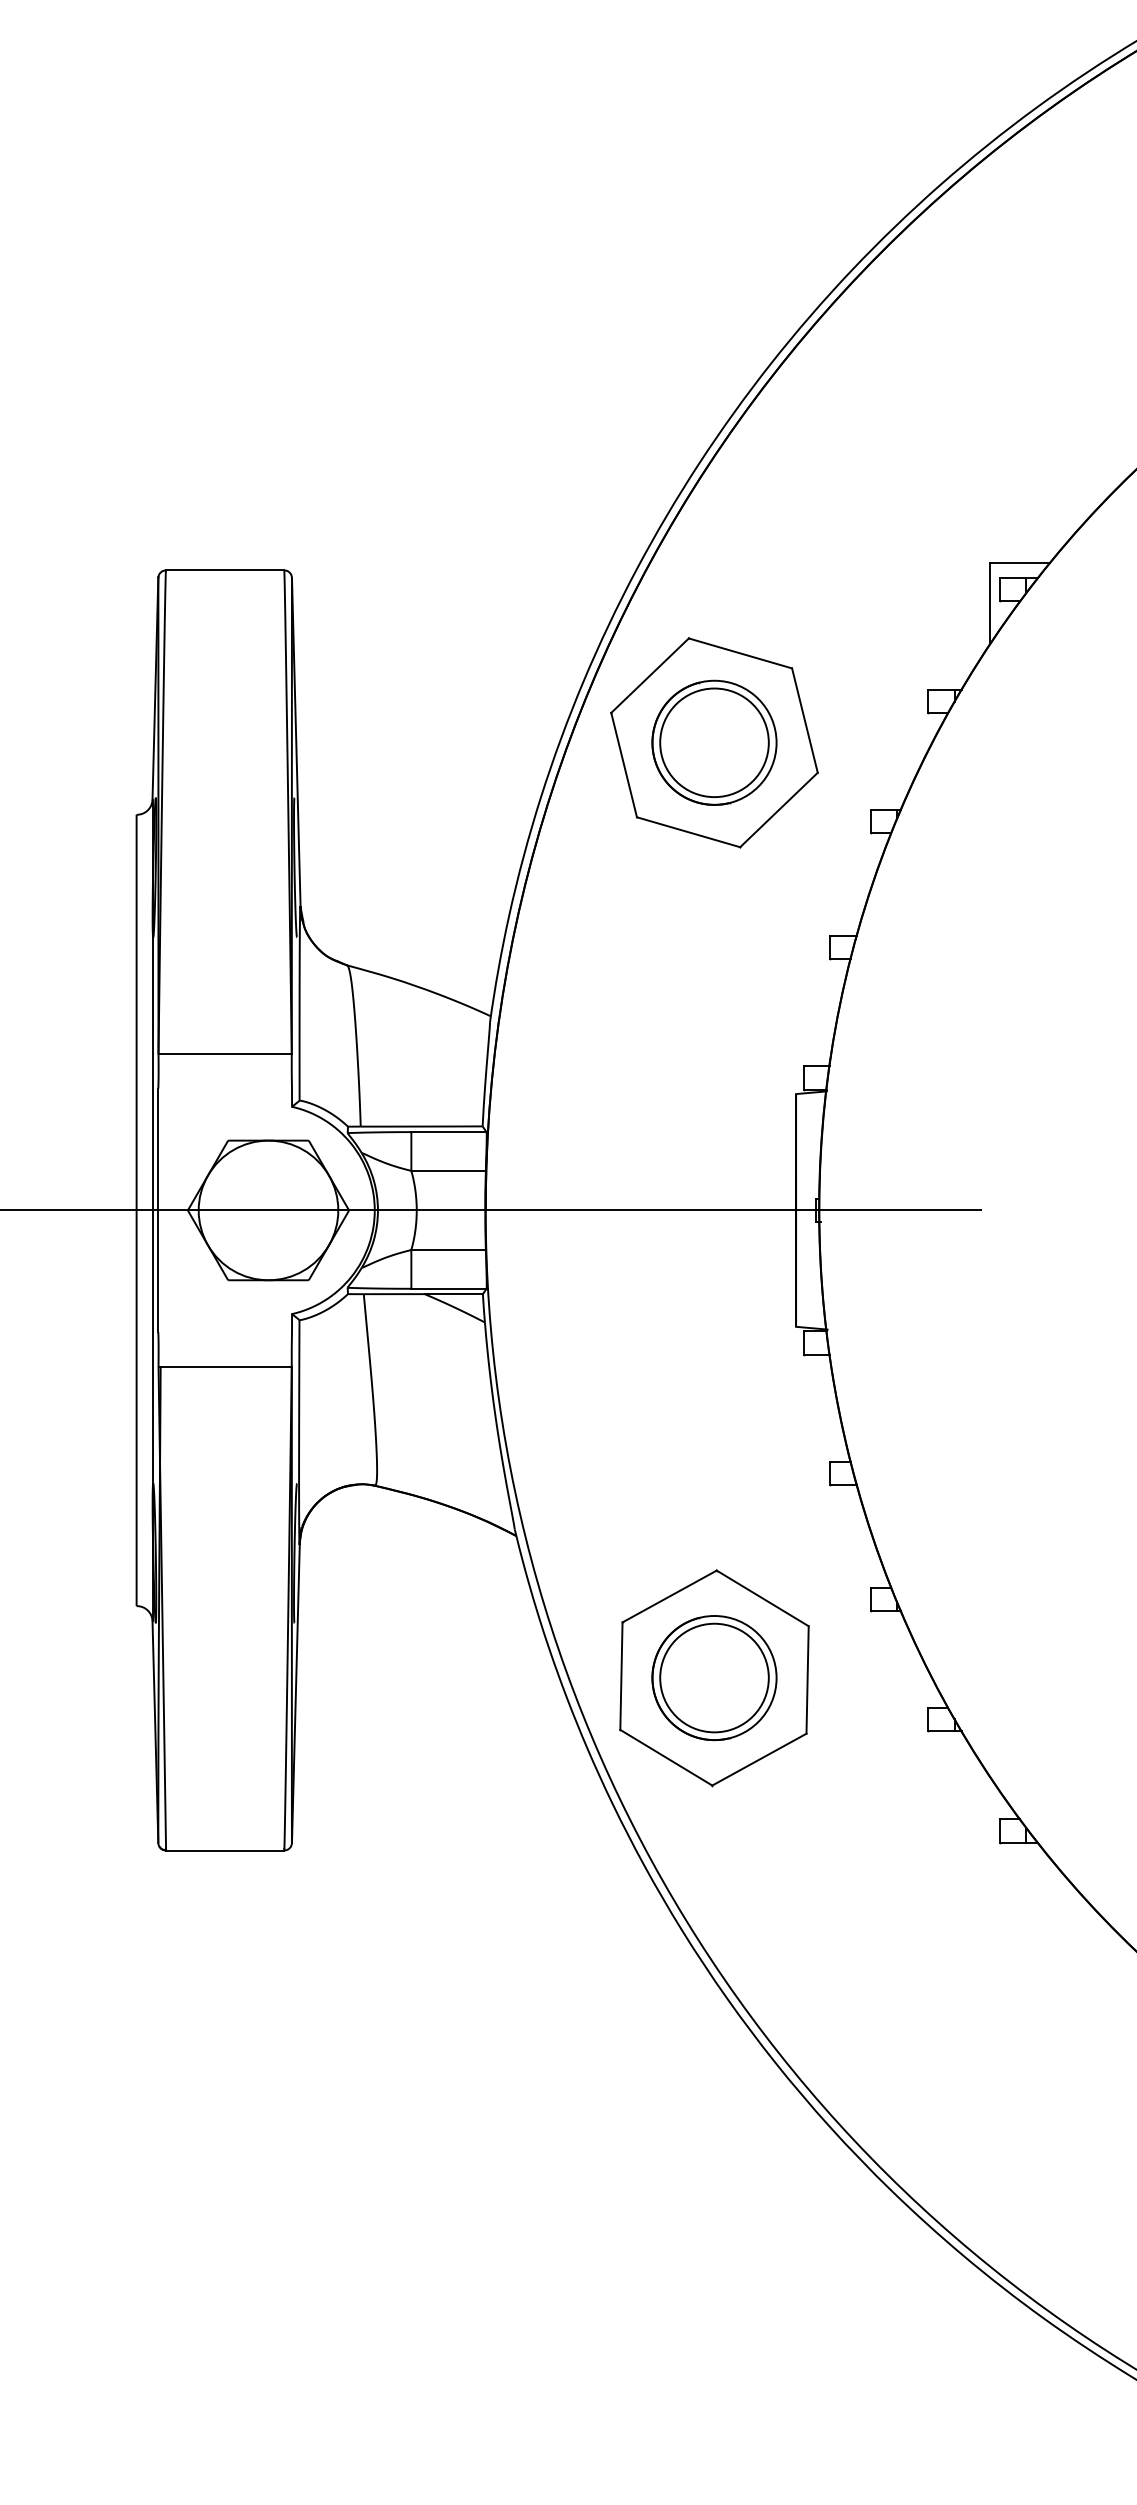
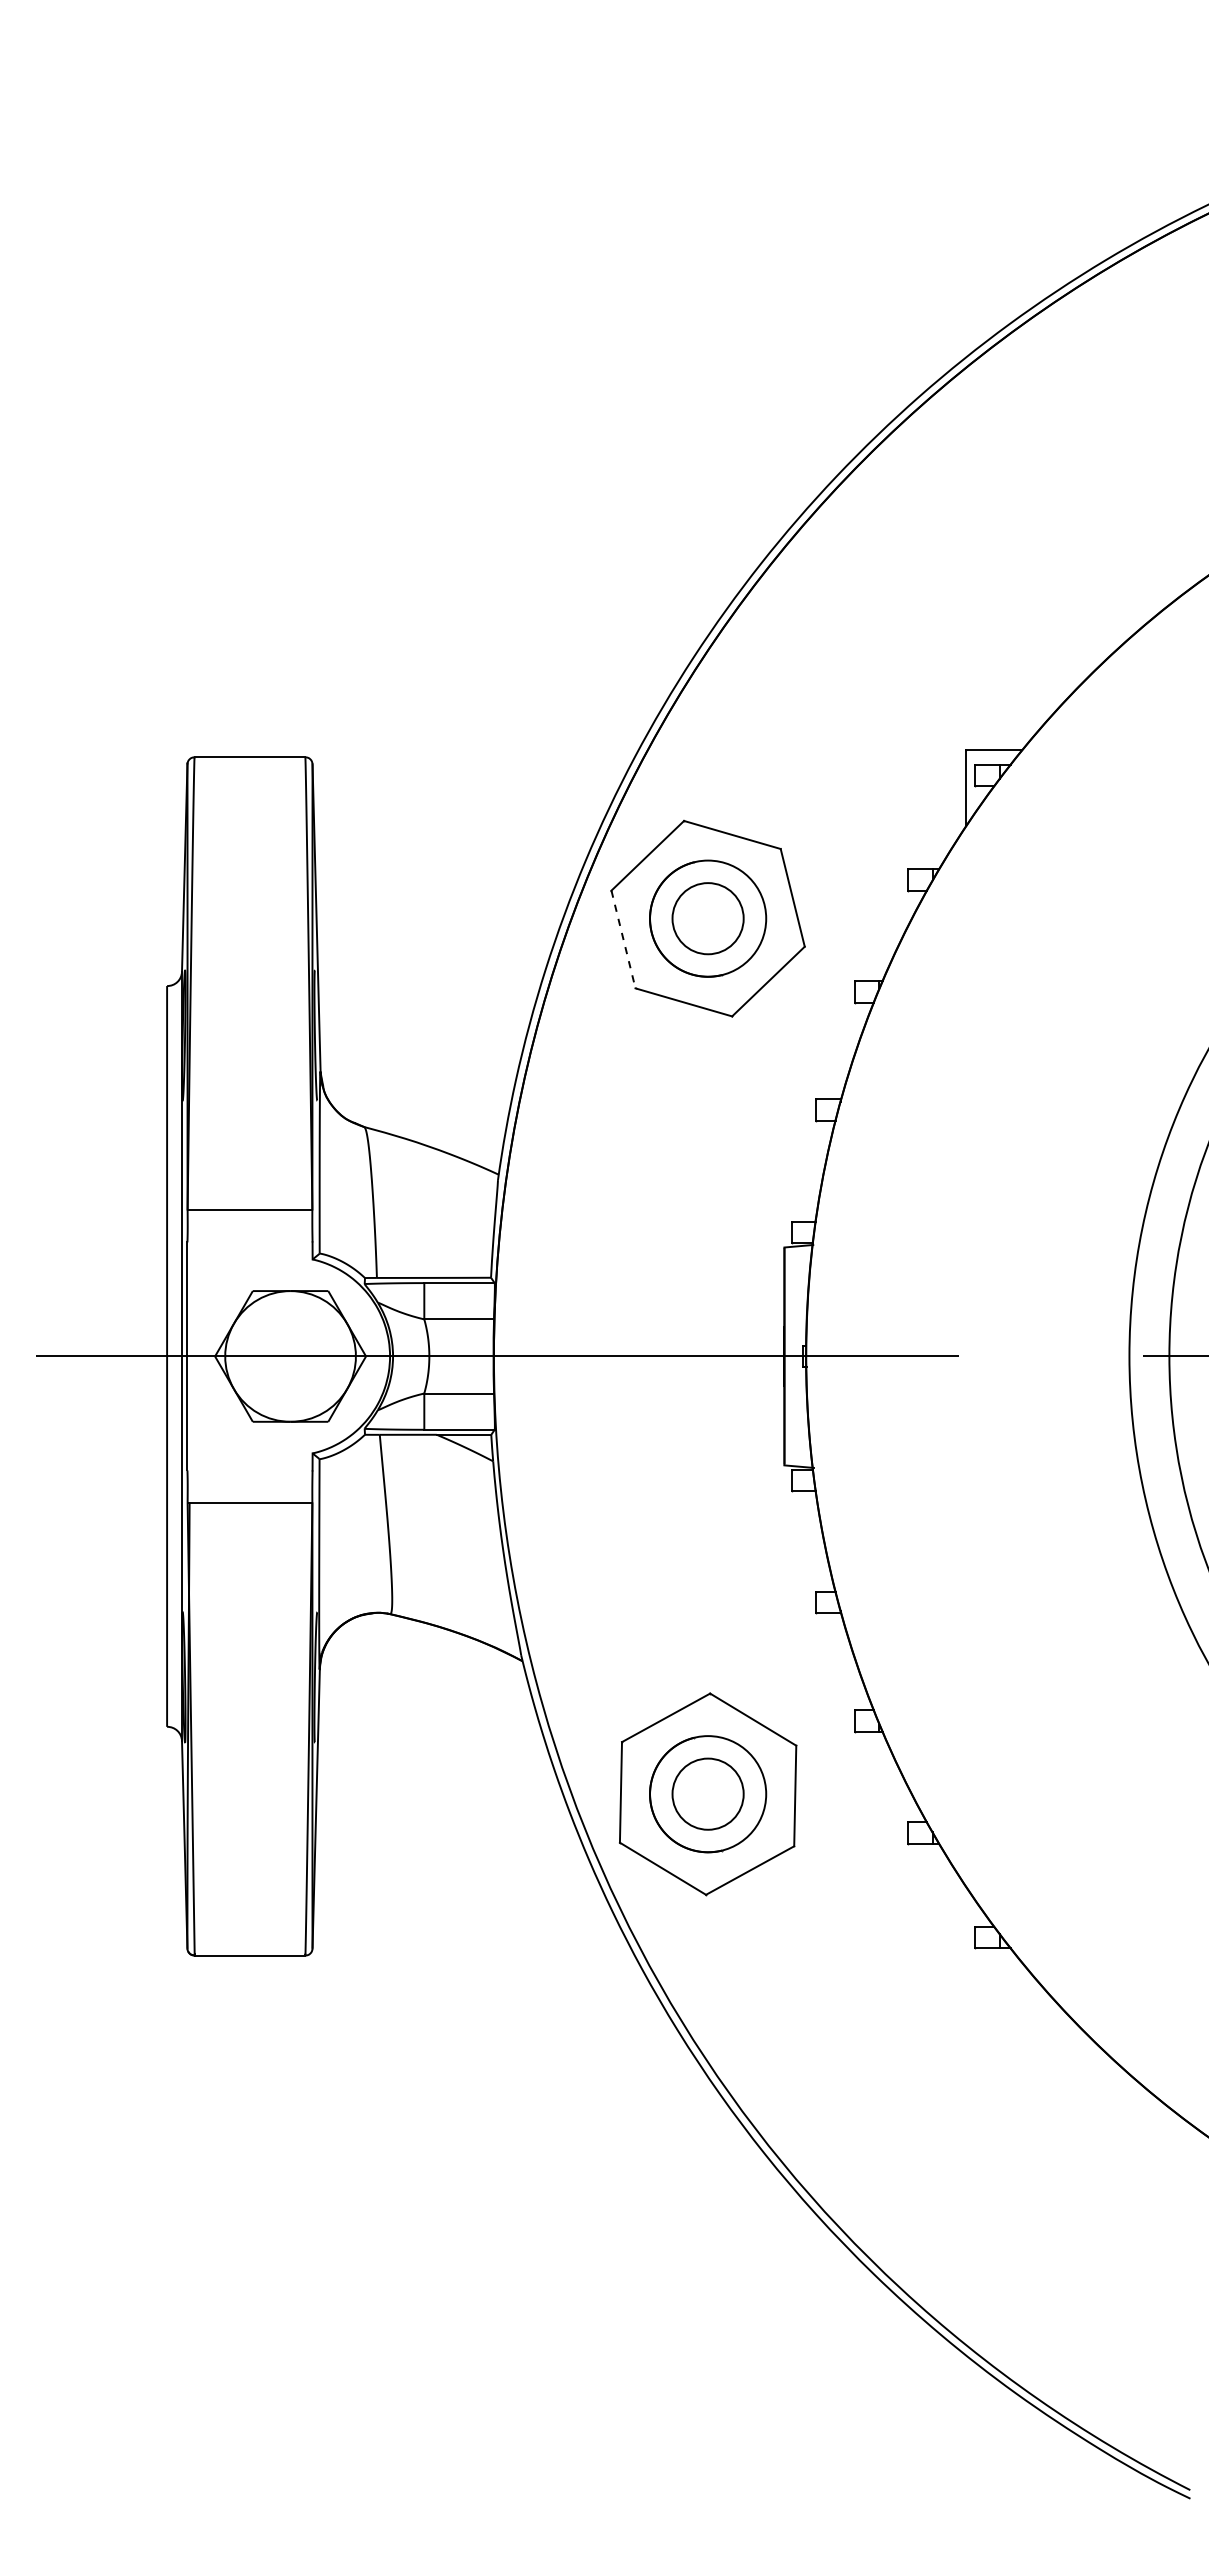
circle: (713, 742) -> (707, 918), size x0.7
line: (624, 766) -> (623, 940), solid -> dashed
circle: (713, 1678) -> (707, 1794), size x0.7

